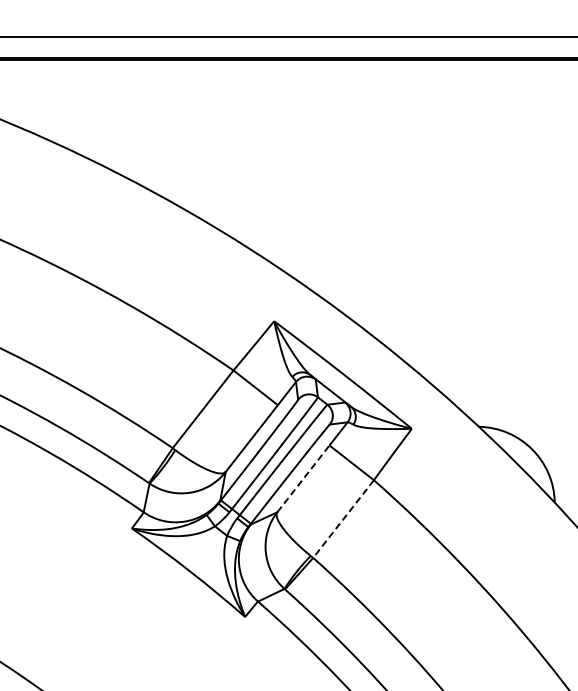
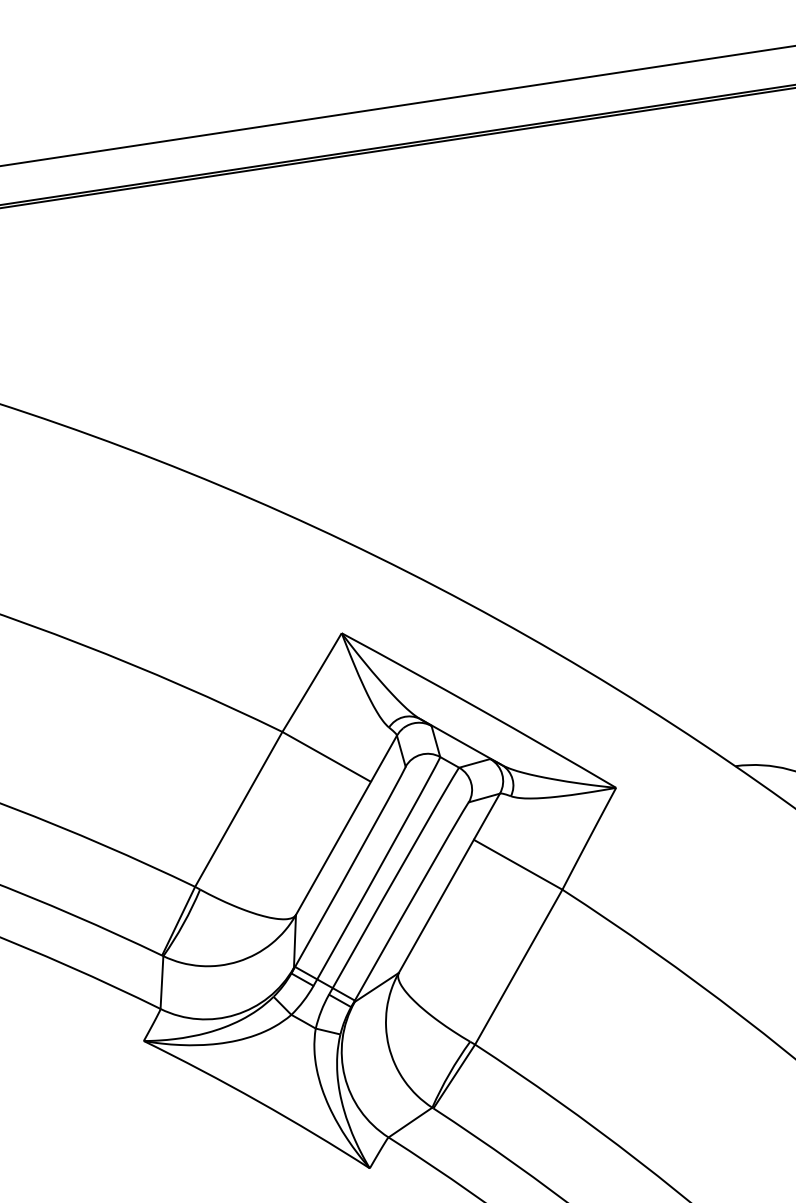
line: (303, 478) -> (436, 905), dashed -> solid
line: (343, 519) -> (518, 967), dashed -> solid

